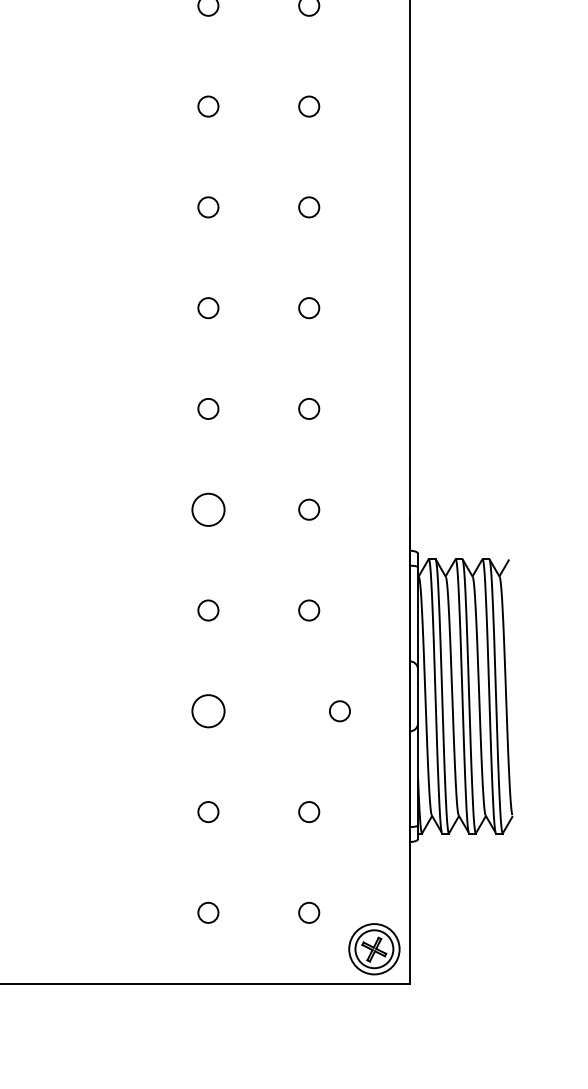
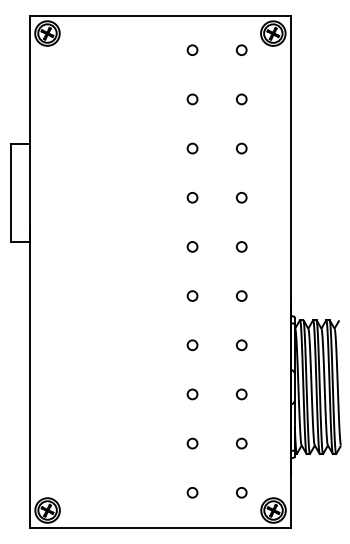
circle: (208, 508) -> (192, 295), size x0.62
circle: (208, 711) -> (192, 394), size x0.62
circle: (339, 711) -> (241, 394), moved

